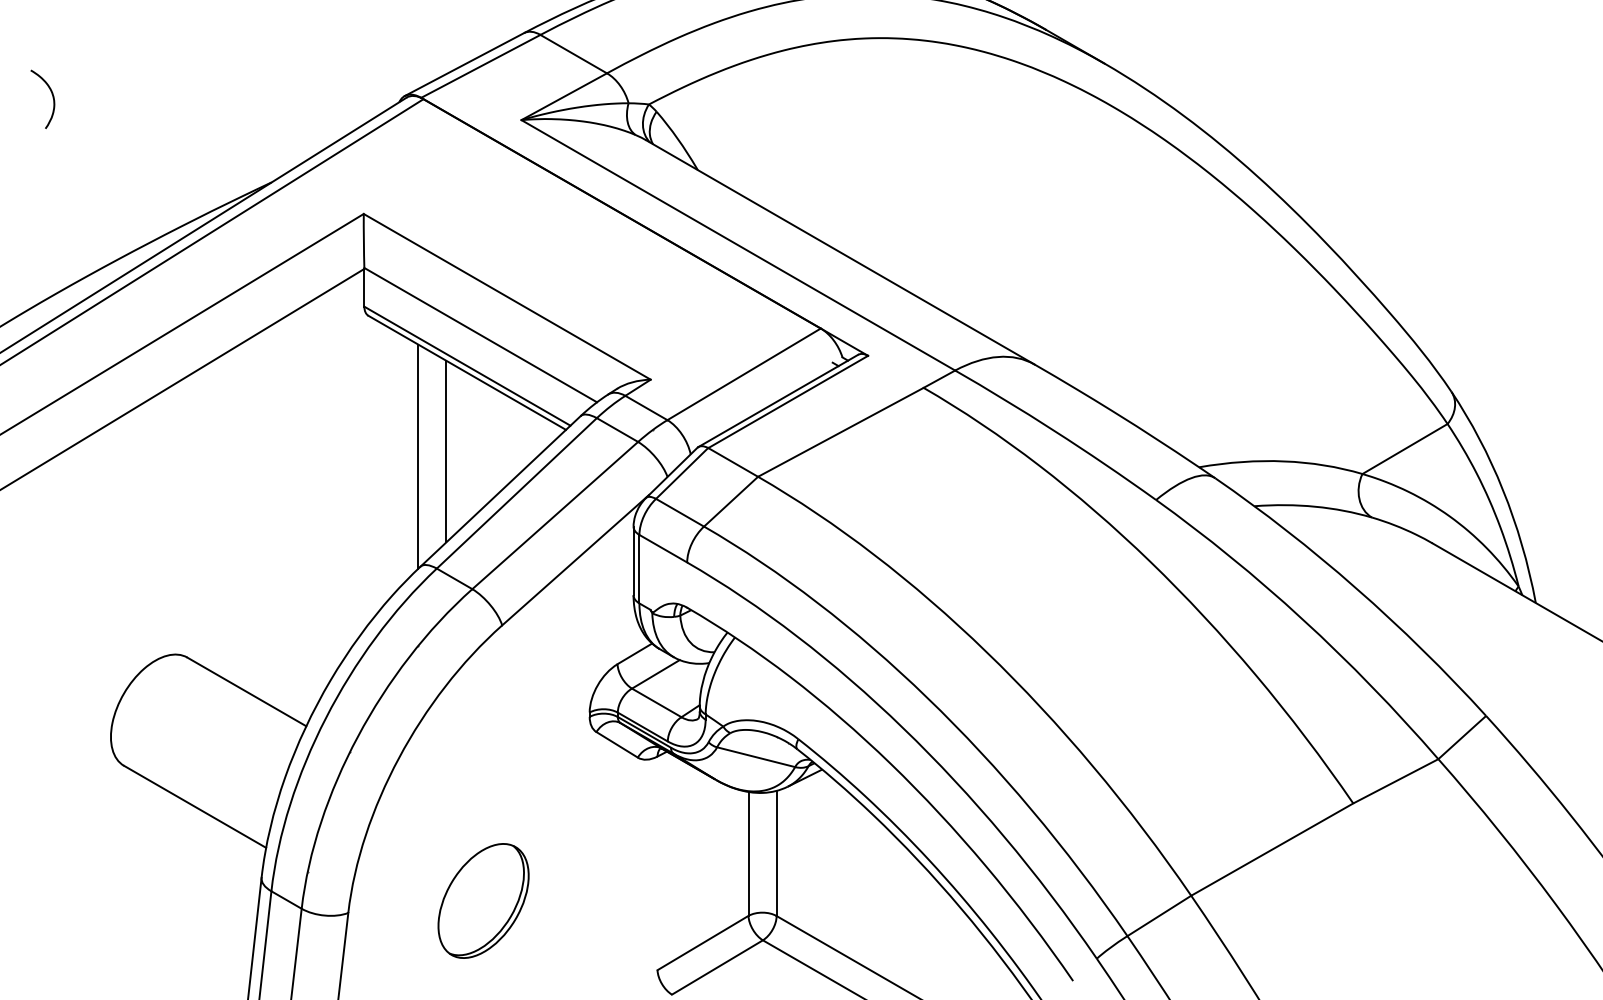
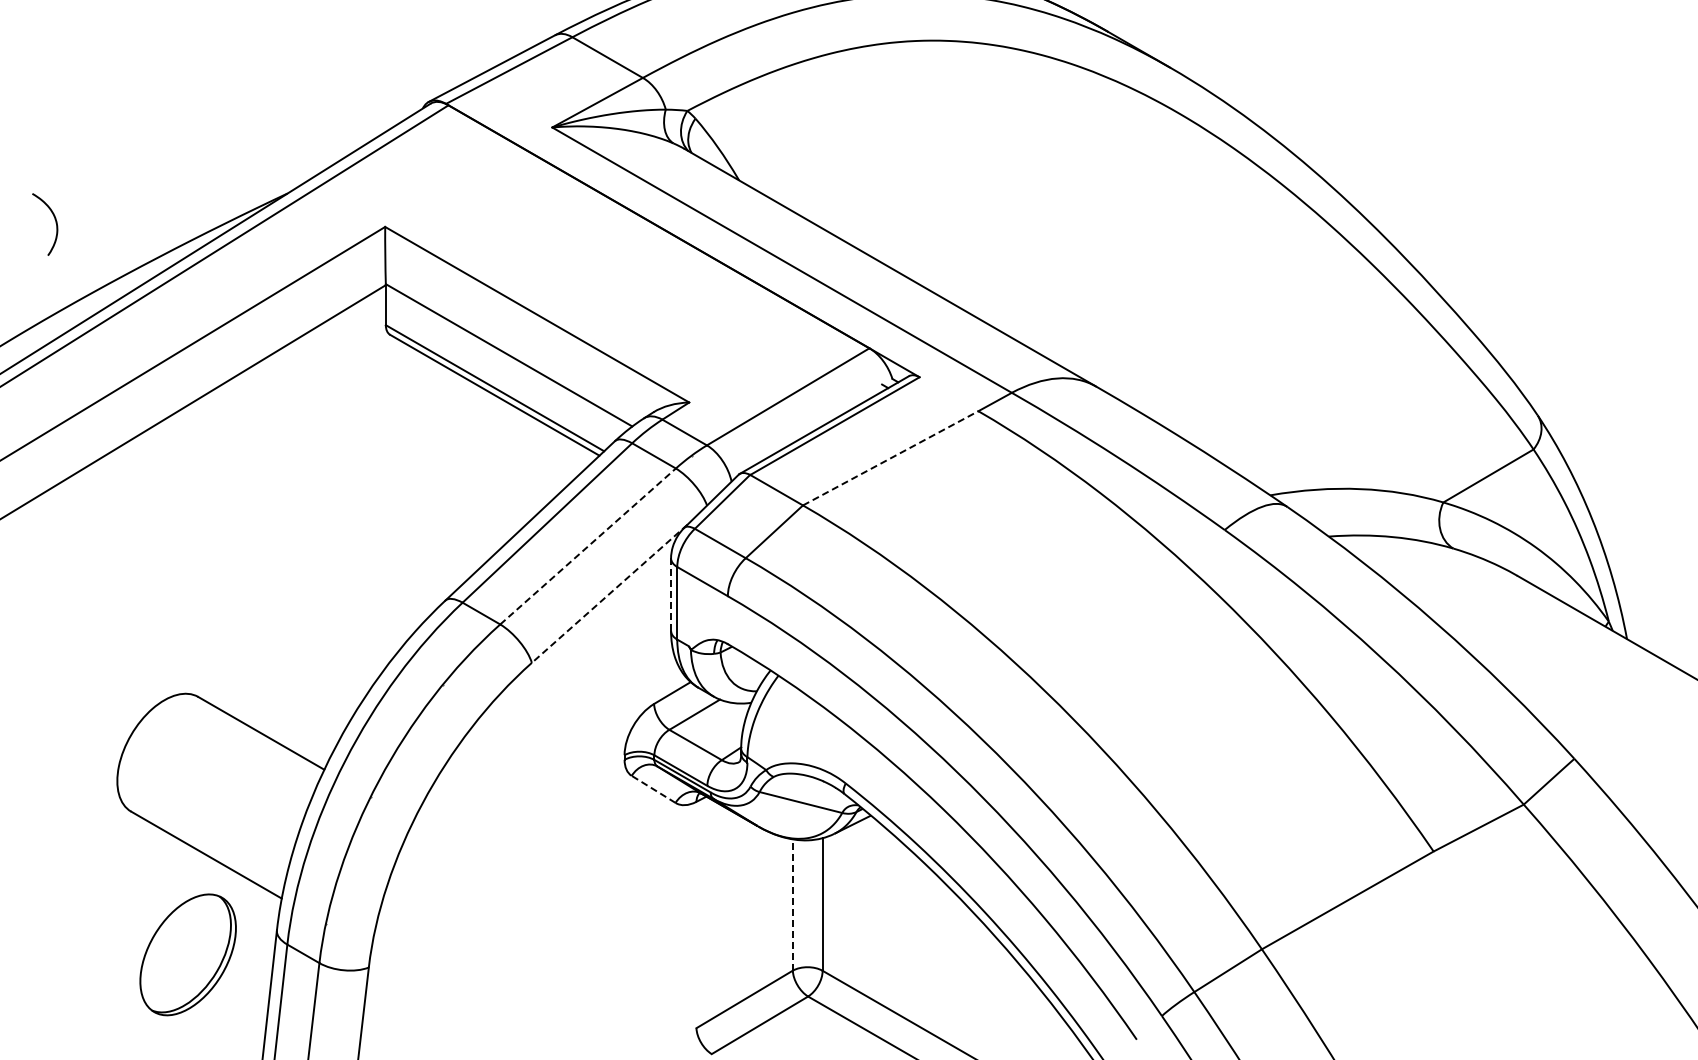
curve: (52, 98) -> (55, 223), moved
line: (840, 432) -> (890, 458), solid -> dashed
line: (446, 451) -> (472, 478), removed
line: (417, 456) -> (442, 483), removed
line: (555, 515) -> (588, 546), solid -> dashed
line: (575, 560) -> (609, 594), solid -> dashed
line: (633, 560) -> (671, 594), solid -> dashed
line: (616, 744) -> (653, 789), solid -> dashed
line: (748, 854) -> (792, 905), solid -> dashed
part: (482, 900) -> (187, 954), moved

